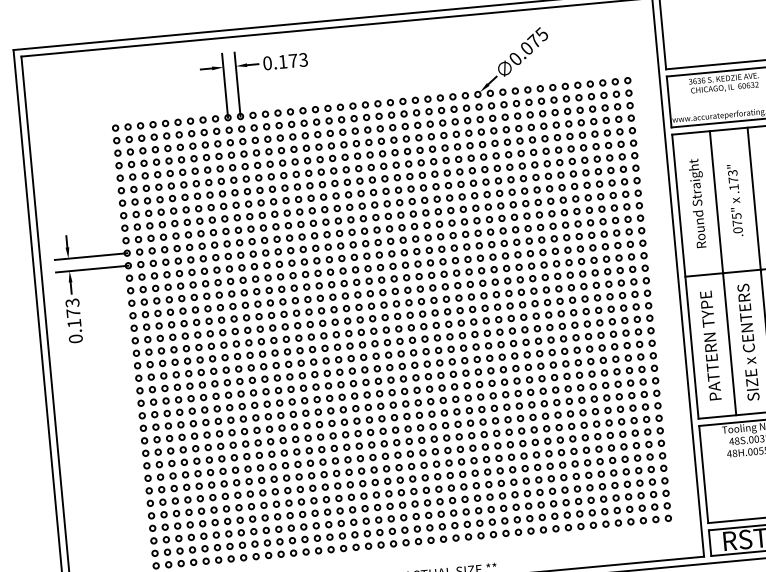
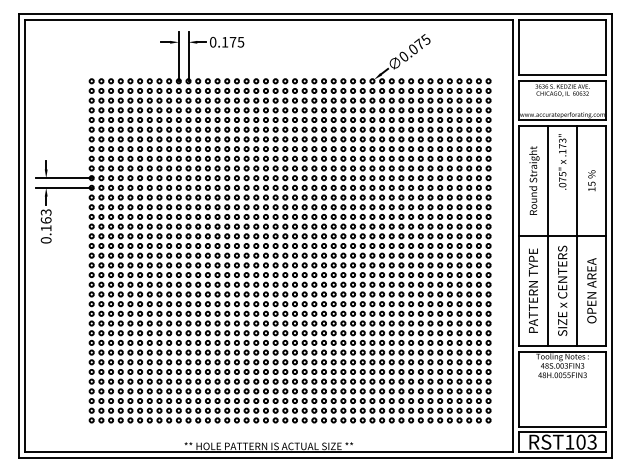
text: (304, 58) -> (241, 41), 0.173 -> 0.175
text: (735, 199) -> (562, 161), moved
text: (72, 313) -> (45, 220), 0.173 -> 0.163

